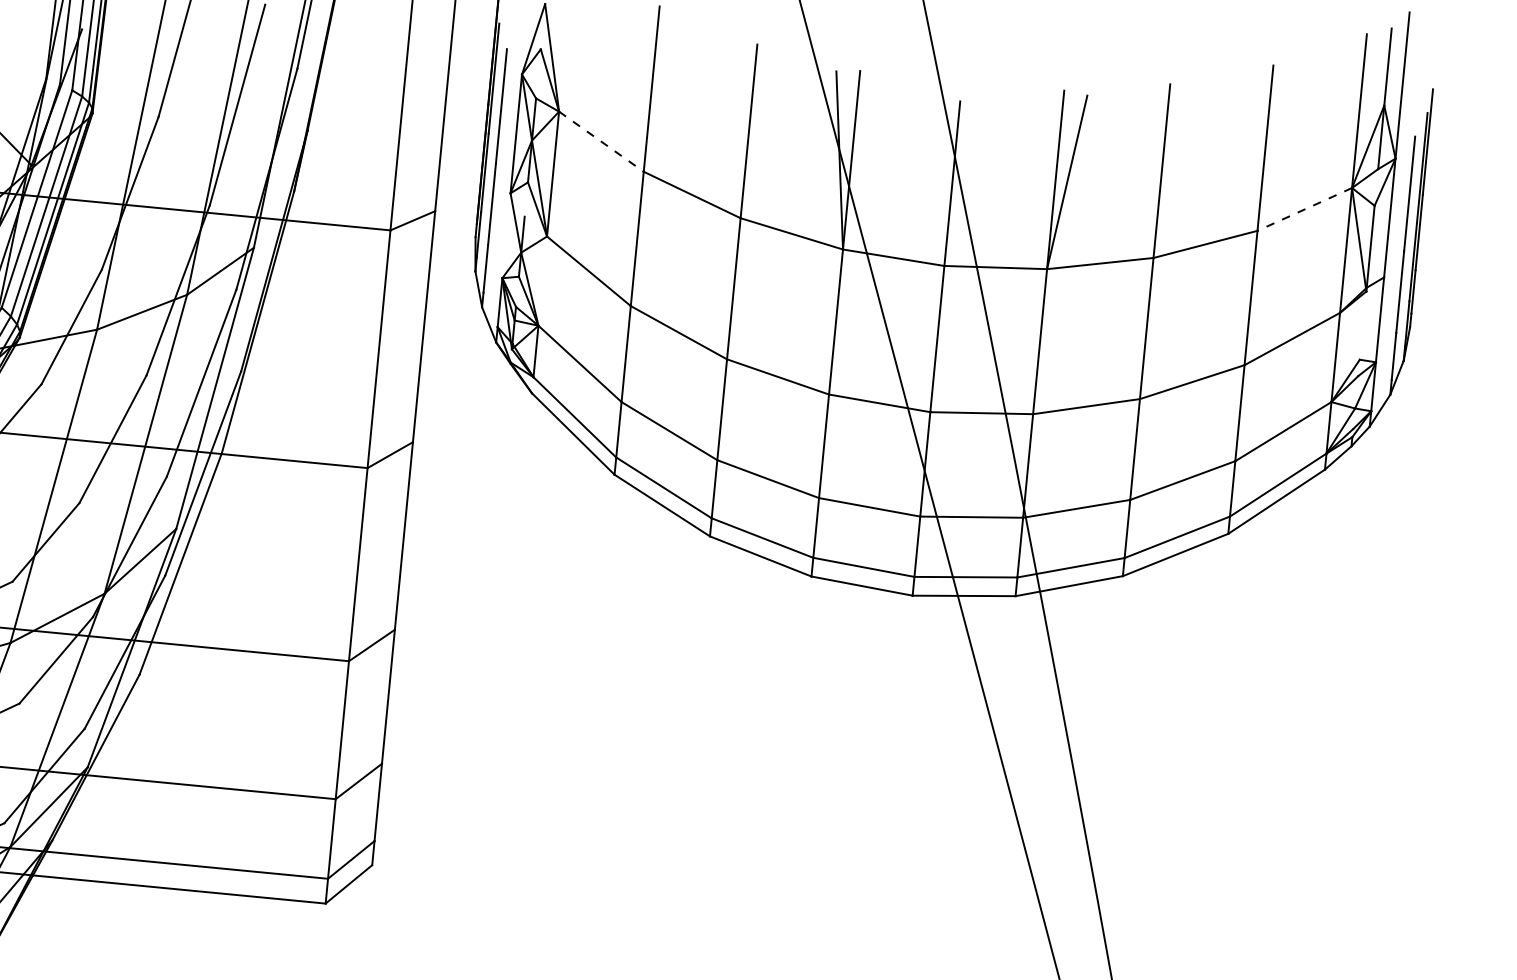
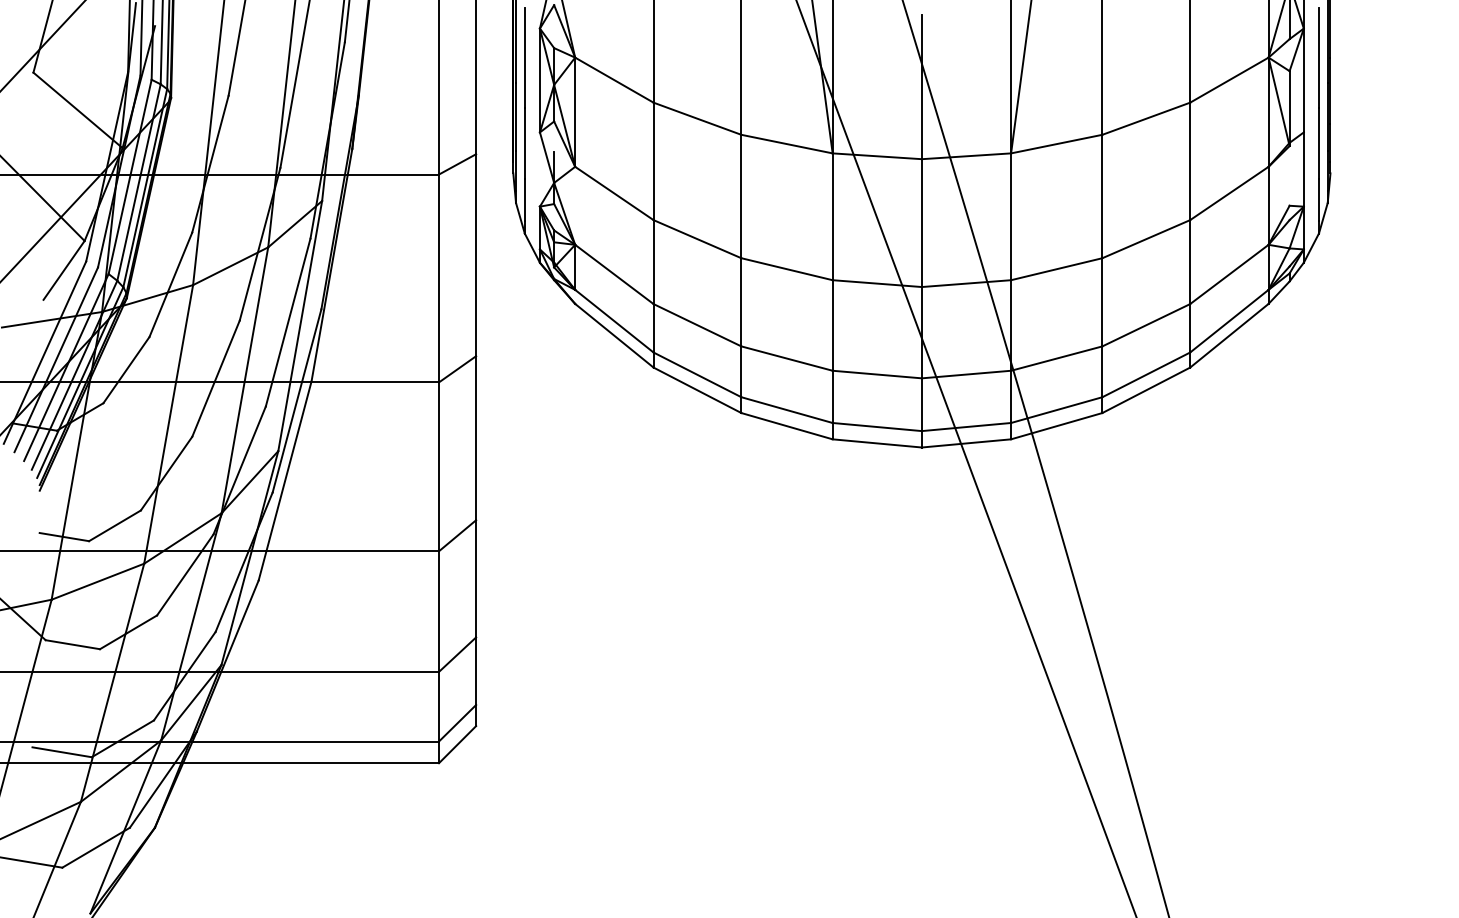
line: (601, 142) -> (614, 80), dashed -> solid
line: (1303, 209) -> (1228, 80), dashed -> solid

